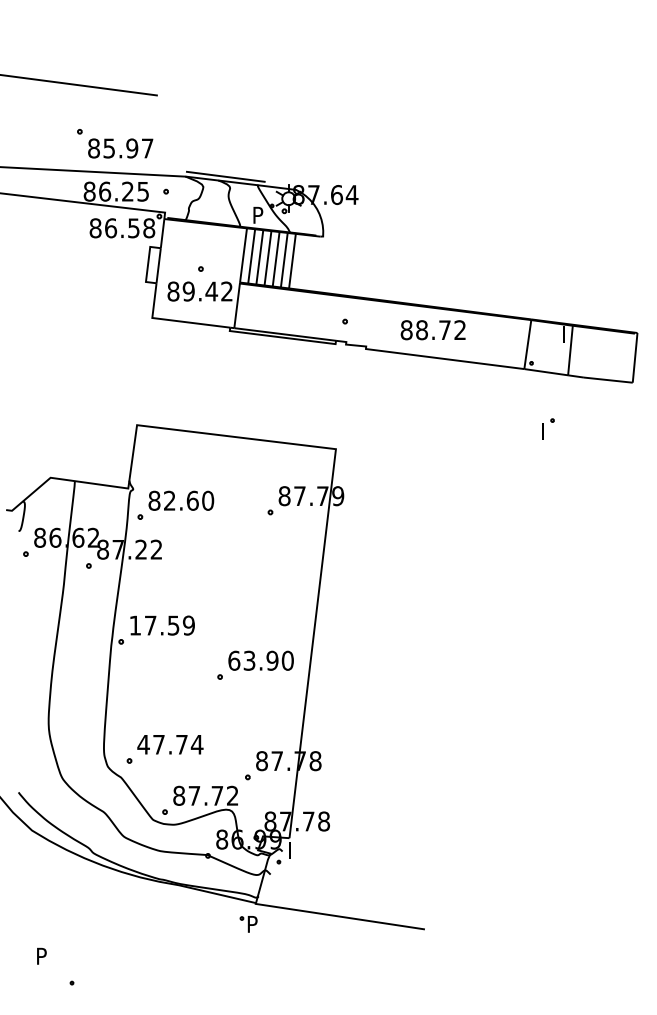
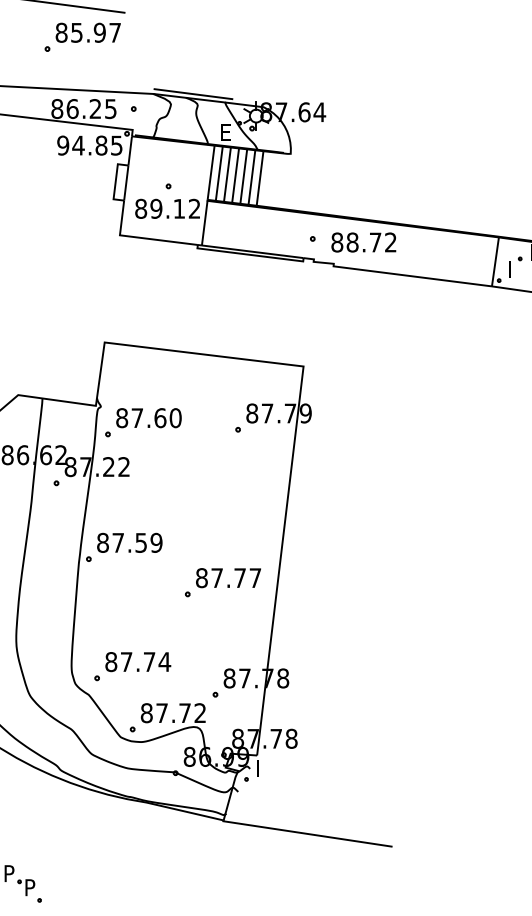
text: (120, 148) -> (88, 32), moved
text: (258, 214) -> (226, 131), P -> E
text: (122, 228) -> (90, 145), 86.58 -> 94.85
text: (211, 291) -> (179, 208), 89.42 -> 89.12
text: (432, 330) -> (363, 242), moved
part: (548, 428) -> (516, 266), moved
text: (169, 500) -> (137, 417), 82.60 -> 87.60
text: (135, 625) -> (103, 542), 17.59 -> 87.59
text: (260, 660) -> (228, 577), 63.90 -> 87.77
text: (143, 744) -> (111, 661), 47.74 -> 87.74
part: (248, 924) -> (26, 887), moved

